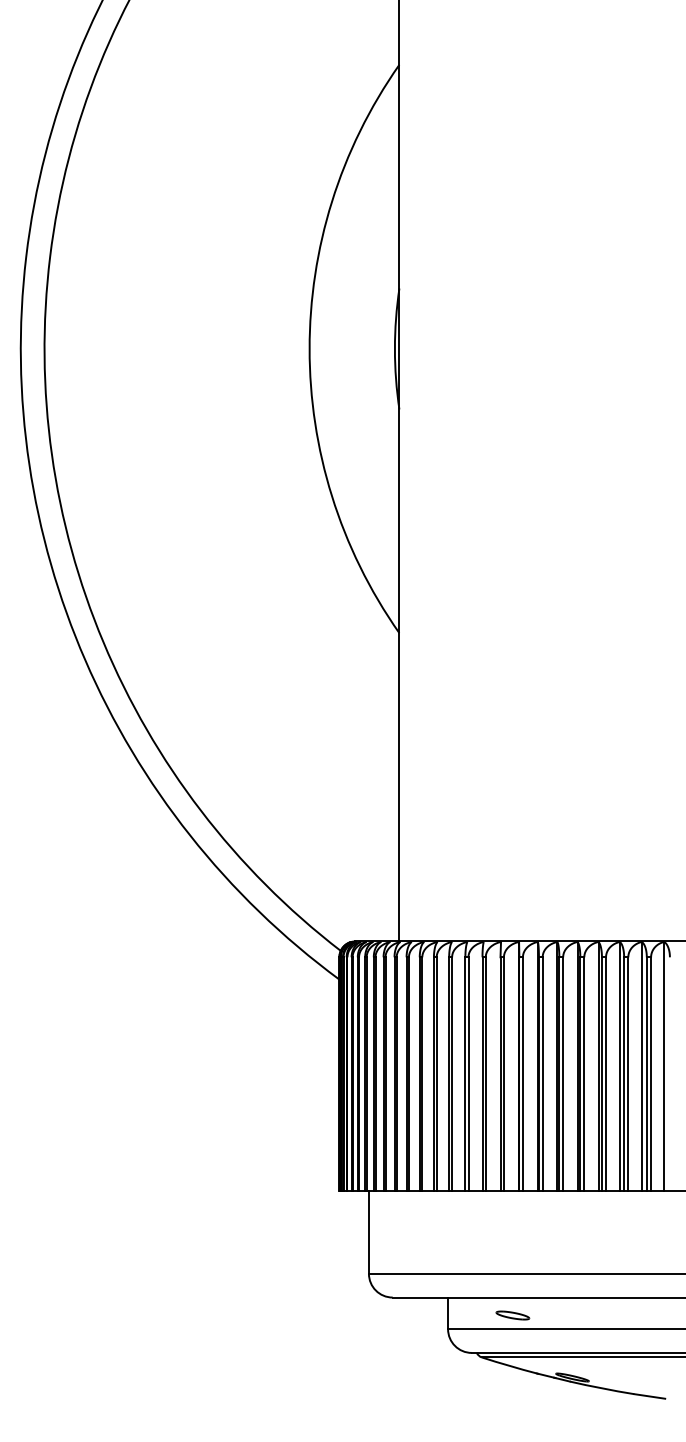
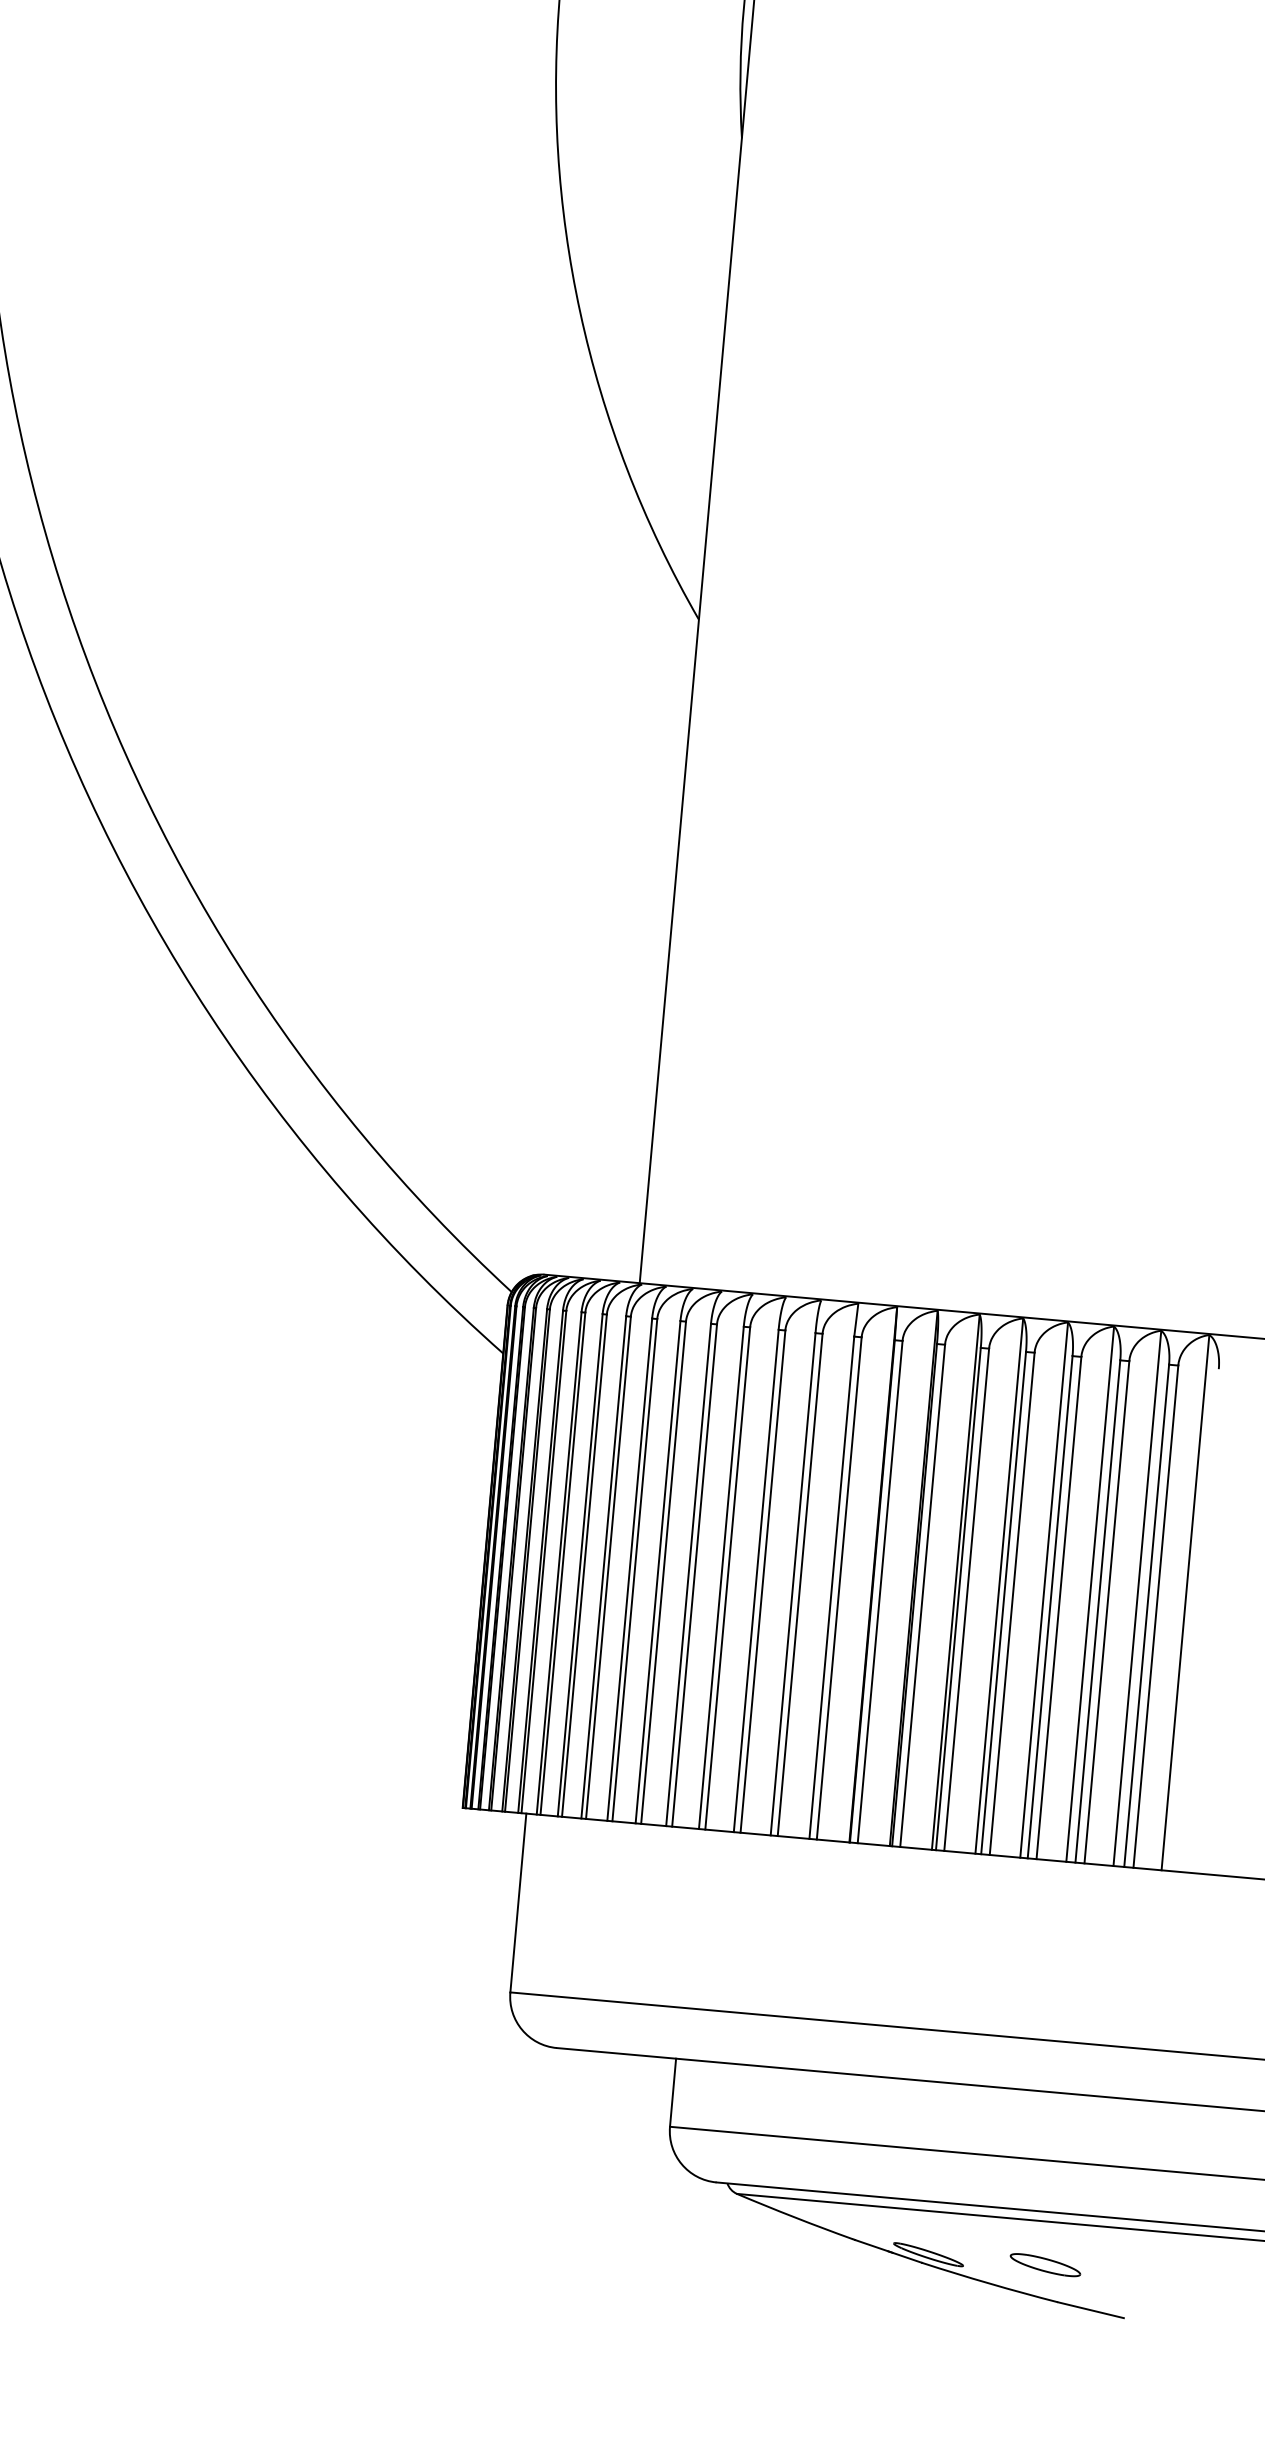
part: (512, 1315) -> (1044, 2264), moved

